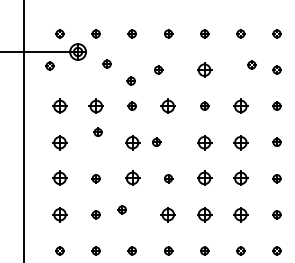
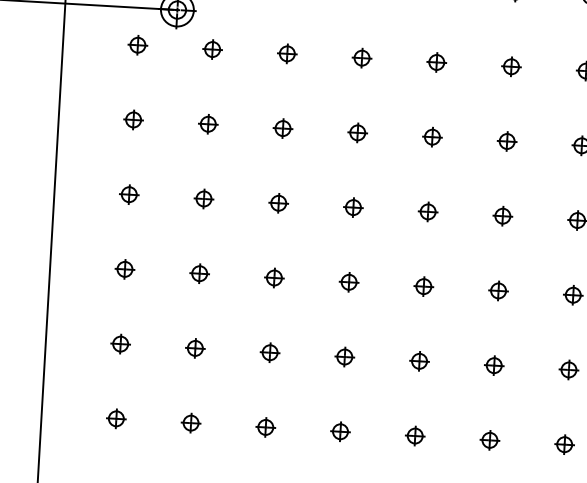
part: (106, 63) -> (211, 48), moved
part: (251, 64) -> (510, 65), moved
part: (49, 65) -> (136, 43), moved
part: (158, 69) -> (362, 56), moved
part: (204, 69) -> (436, 61), size x0.62
part: (130, 80) -> (285, 52), moved
part: (59, 105) -> (132, 118), size x0.62
part: (95, 105) -> (206, 122), size x0.62
part: (168, 105) -> (357, 131), size x0.62
part: (240, 105) -> (506, 139), size x0.62
part: (97, 131) -> (202, 196), moved
part: (59, 141) -> (128, 192), size x0.62
part: (131, 141) -> (277, 201), size x0.62
part: (156, 141) -> (353, 205), moved
part: (204, 141) -> (427, 209), size x0.62
part: (240, 141) -> (502, 214), size x0.62
part: (59, 178) -> (123, 269), size x0.62
part: (131, 178) -> (272, 277), size x0.62
part: (204, 178) -> (423, 286), size x0.62
part: (240, 178) -> (497, 290), size x0.62
part: (121, 209) -> (268, 351), moved
part: (59, 214) -> (119, 343), size x0.62
part: (168, 214) -> (344, 356), size x0.62
part: (204, 214) -> (419, 360), size x0.62
part: (240, 214) -> (493, 364), size x0.62

